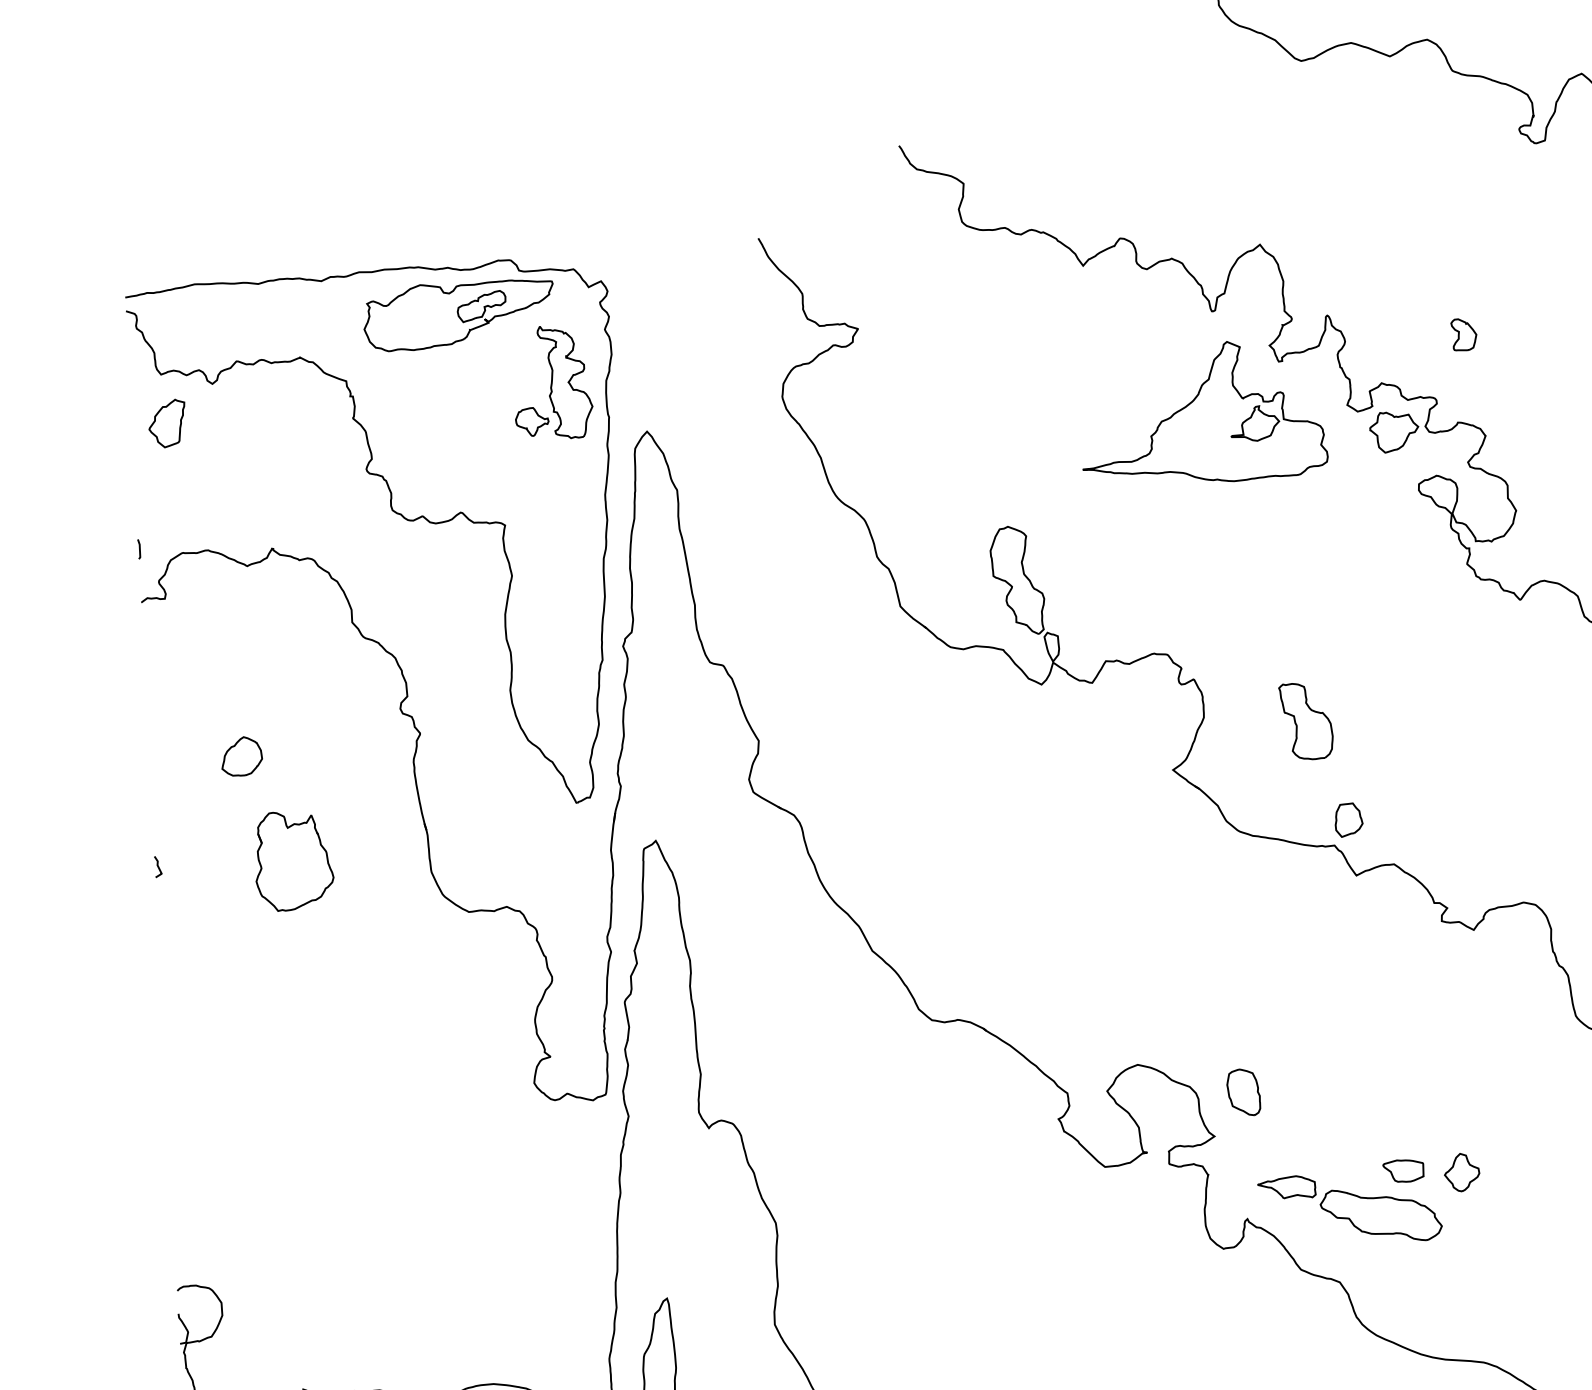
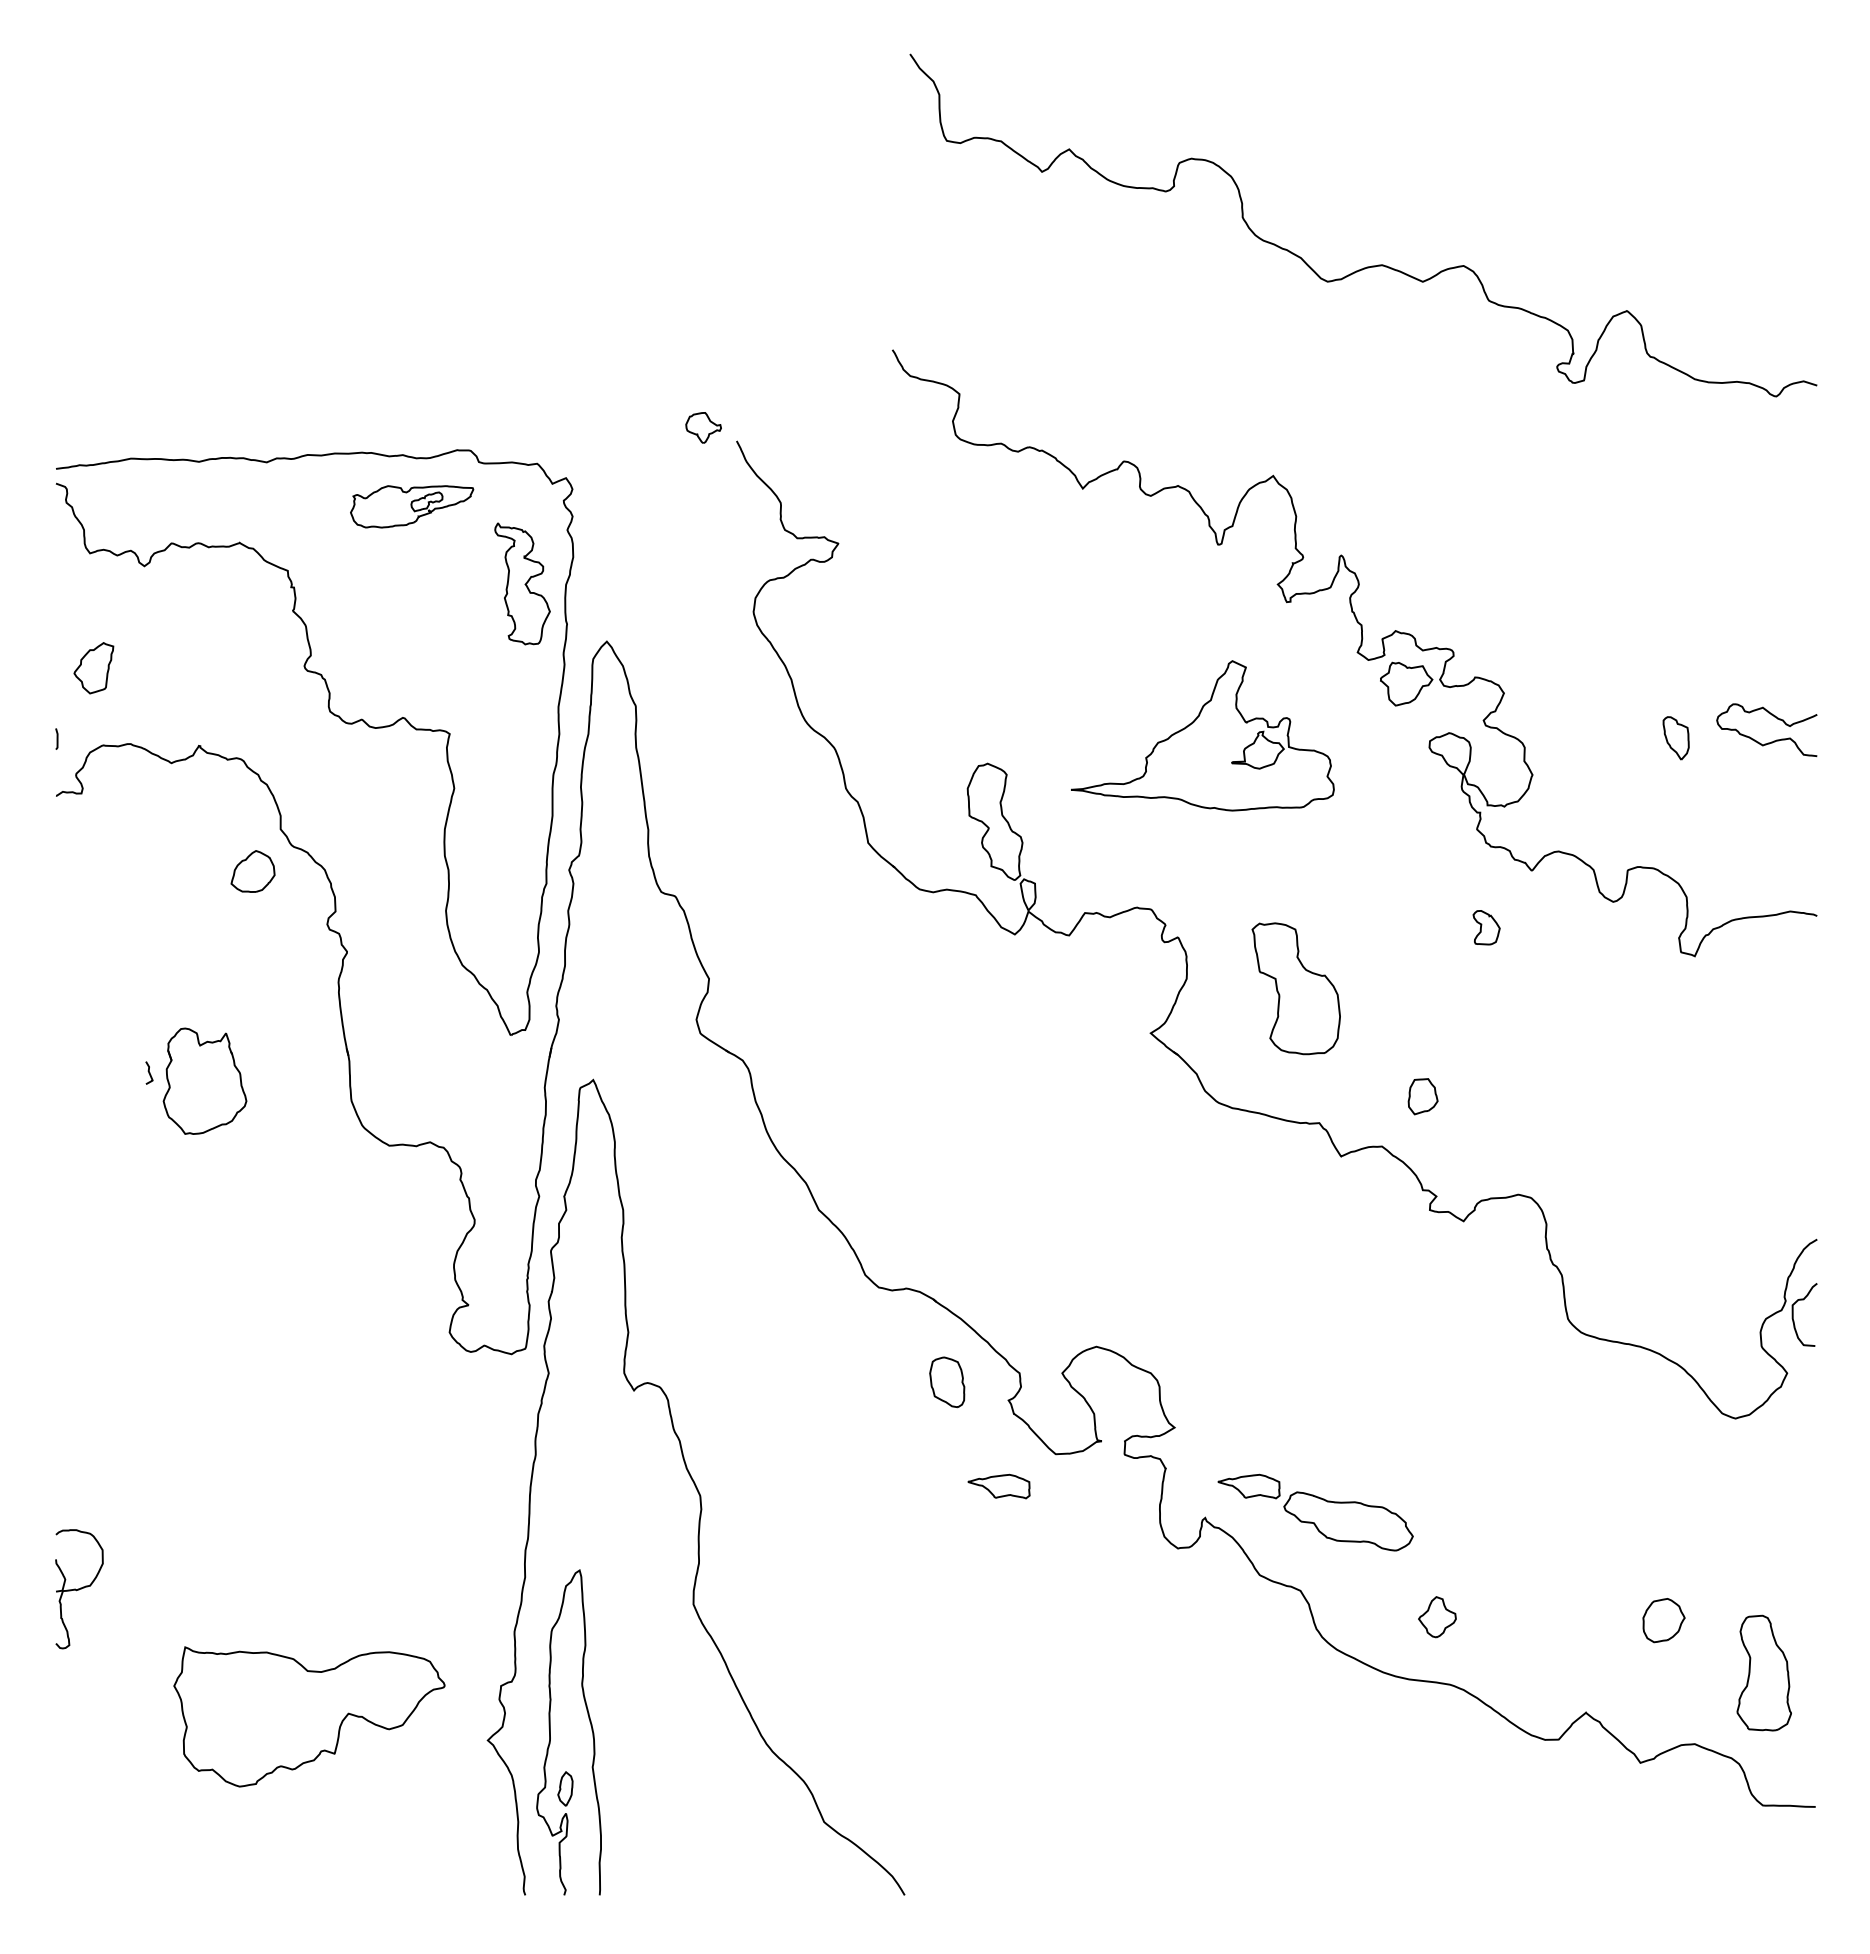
part: (458, 315) -> (411, 506), size x0.6
part: (1463, 334) -> (1486, 927), moved
part: (1202, 412) -> (1202, 735), moved
part: (532, 421) -> (703, 427), moved
part: (166, 423) -> (93, 668), moved
part: (1305, 721) -> (1295, 988), size x1.6
part: (241, 756) -> (252, 871), moved
part: (1348, 819) -> (1422, 1096), moved
curve: (158, 866) -> (149, 1072), moved
part: (1243, 1092) -> (947, 1382), moved
part: (1403, 1170) -> (1374, 1474), removed
part: (1462, 1172) -> (1437, 1617), moved
part: (1053, 1199) -> (998, 1486), added

